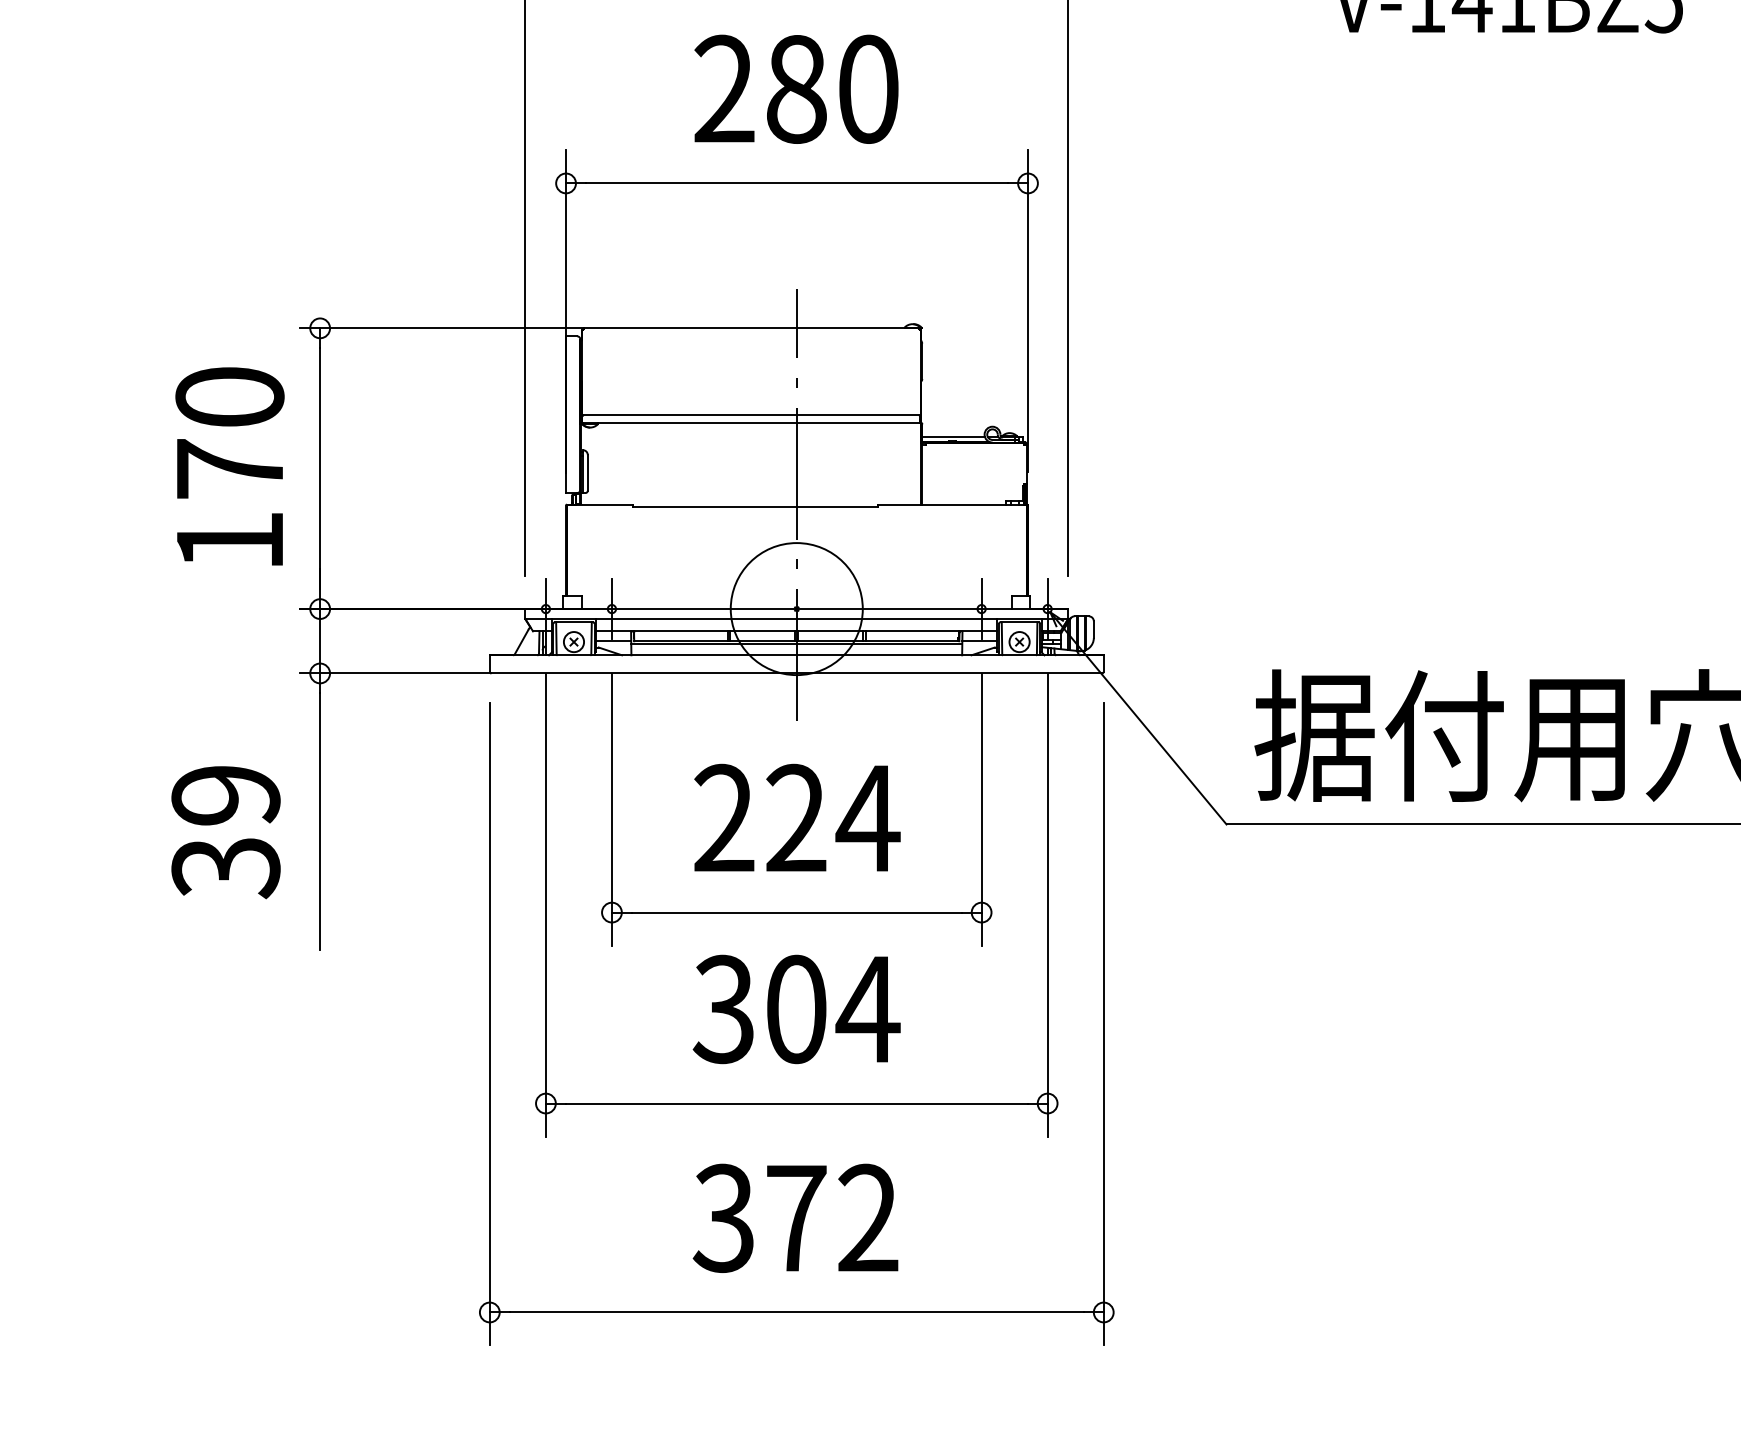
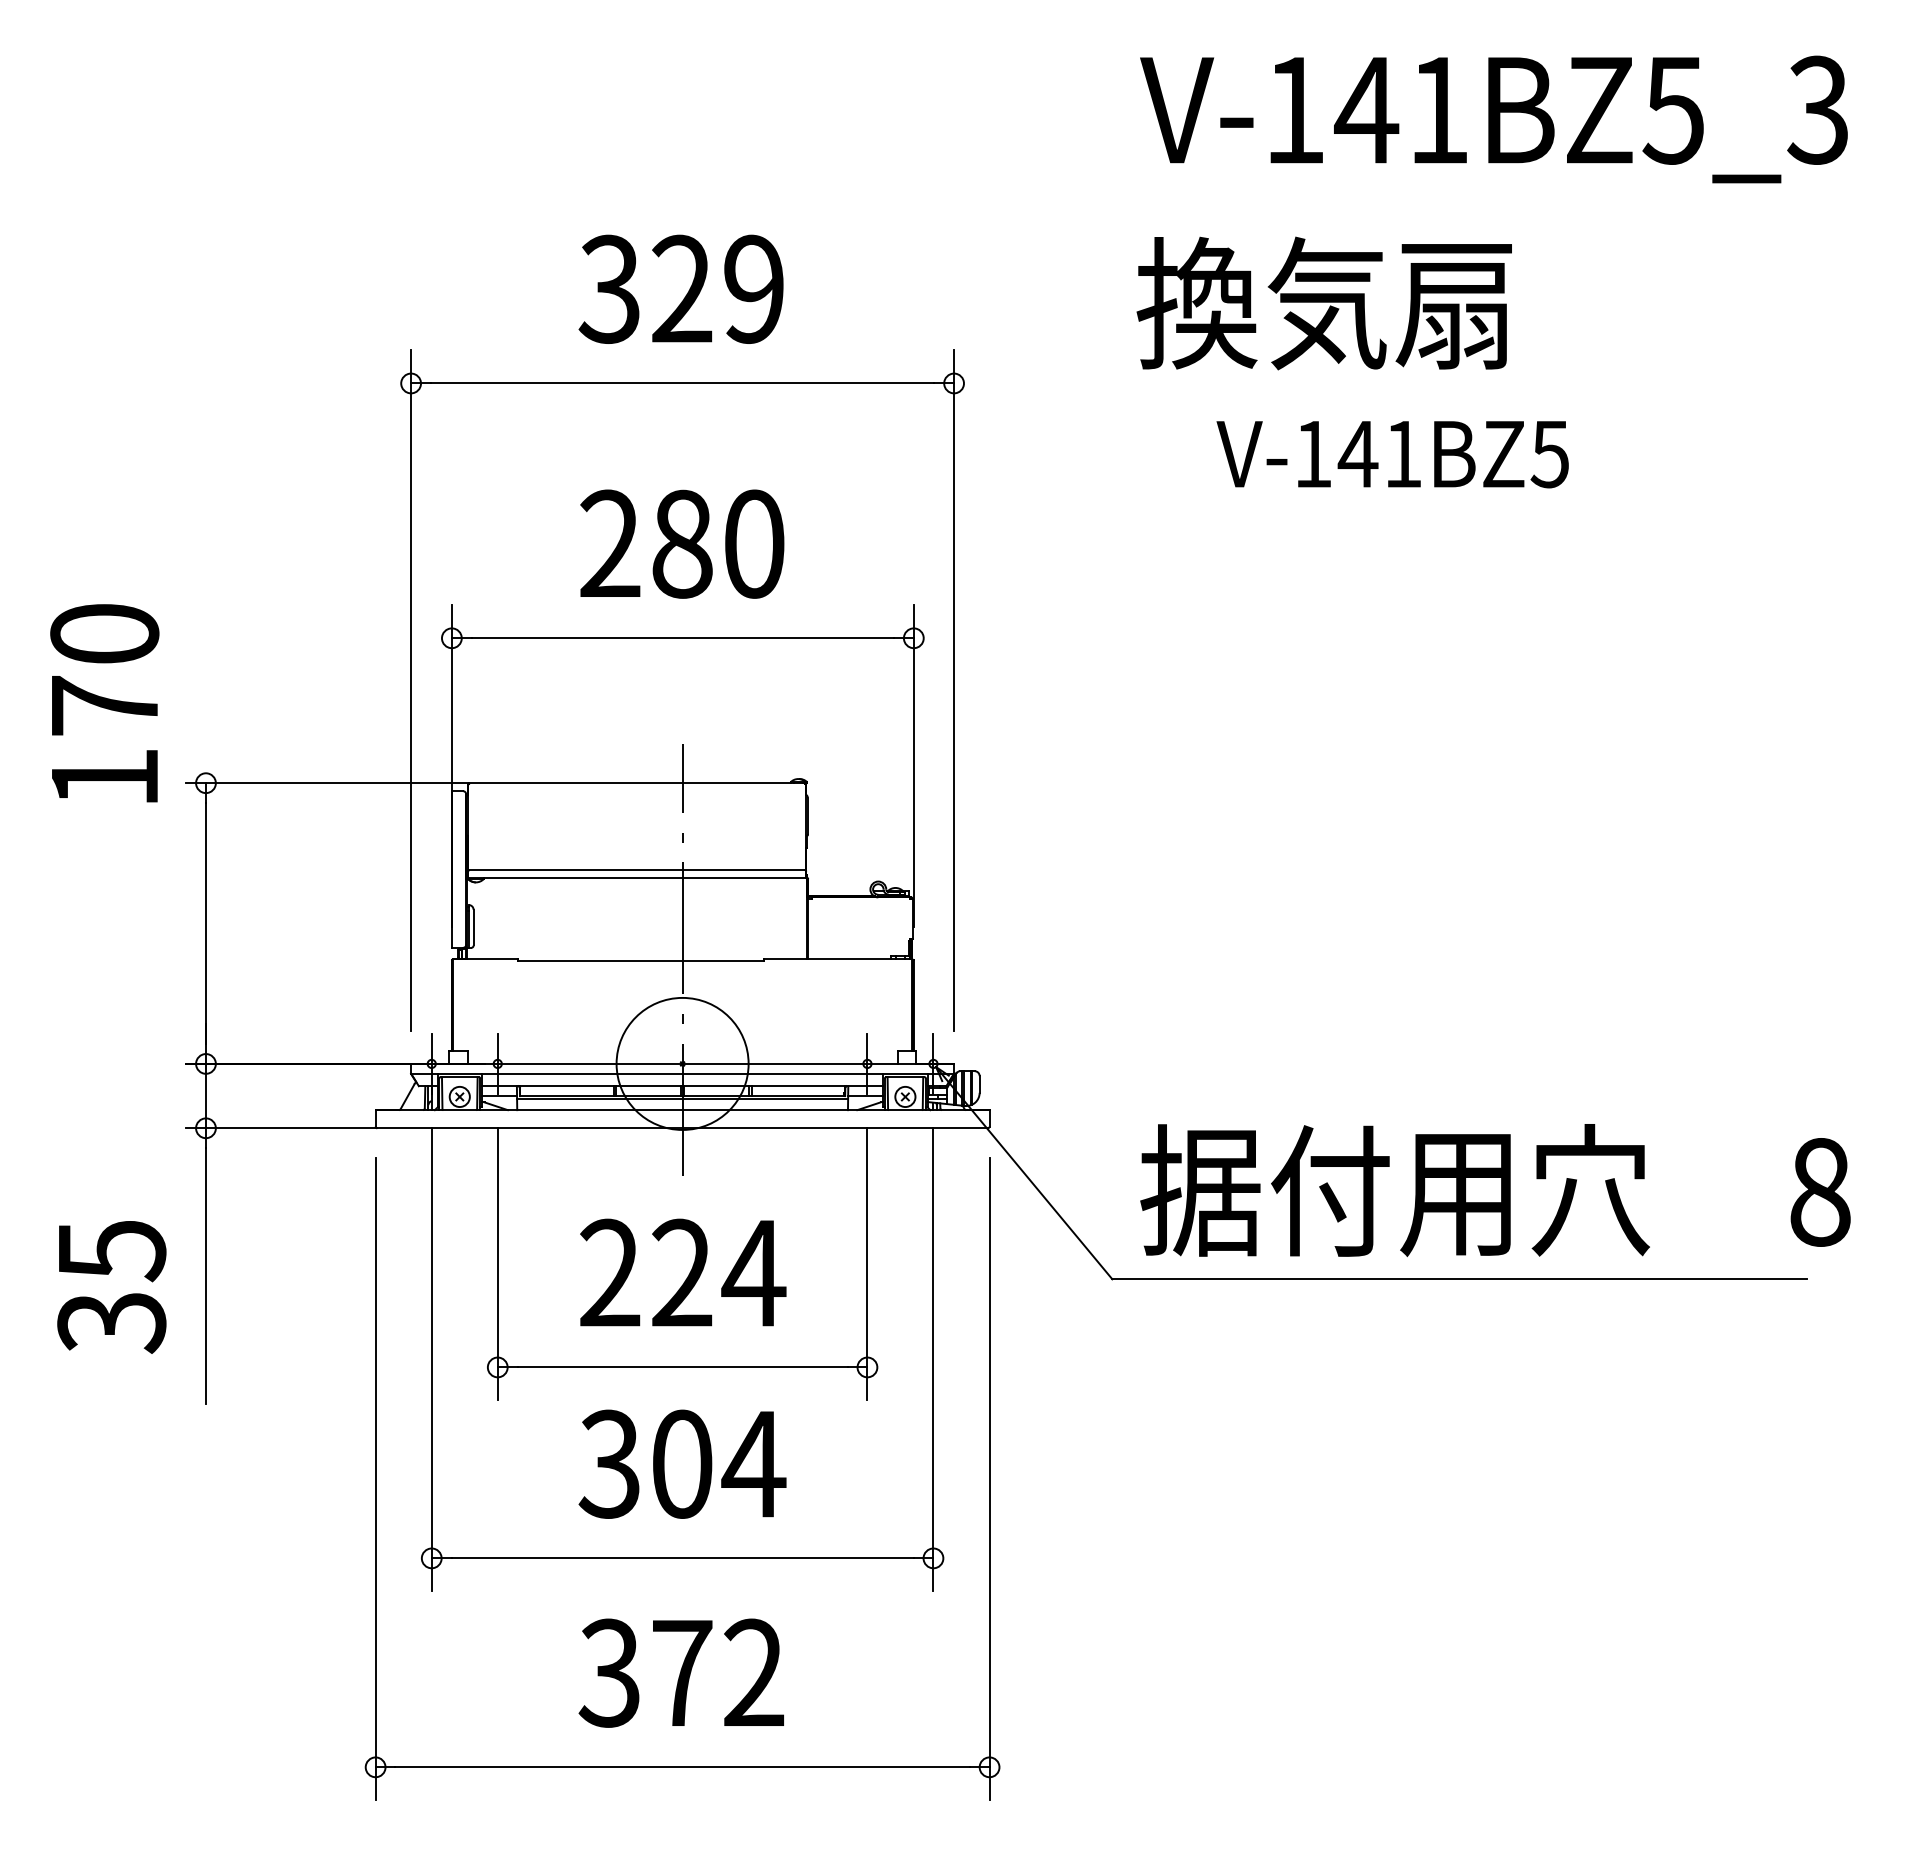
line: (952, 436) -> (838, 891), removed
text: (229, 466) -> (104, 703), moved
text: (225, 796) -> (111, 1251), 39 -> 35

